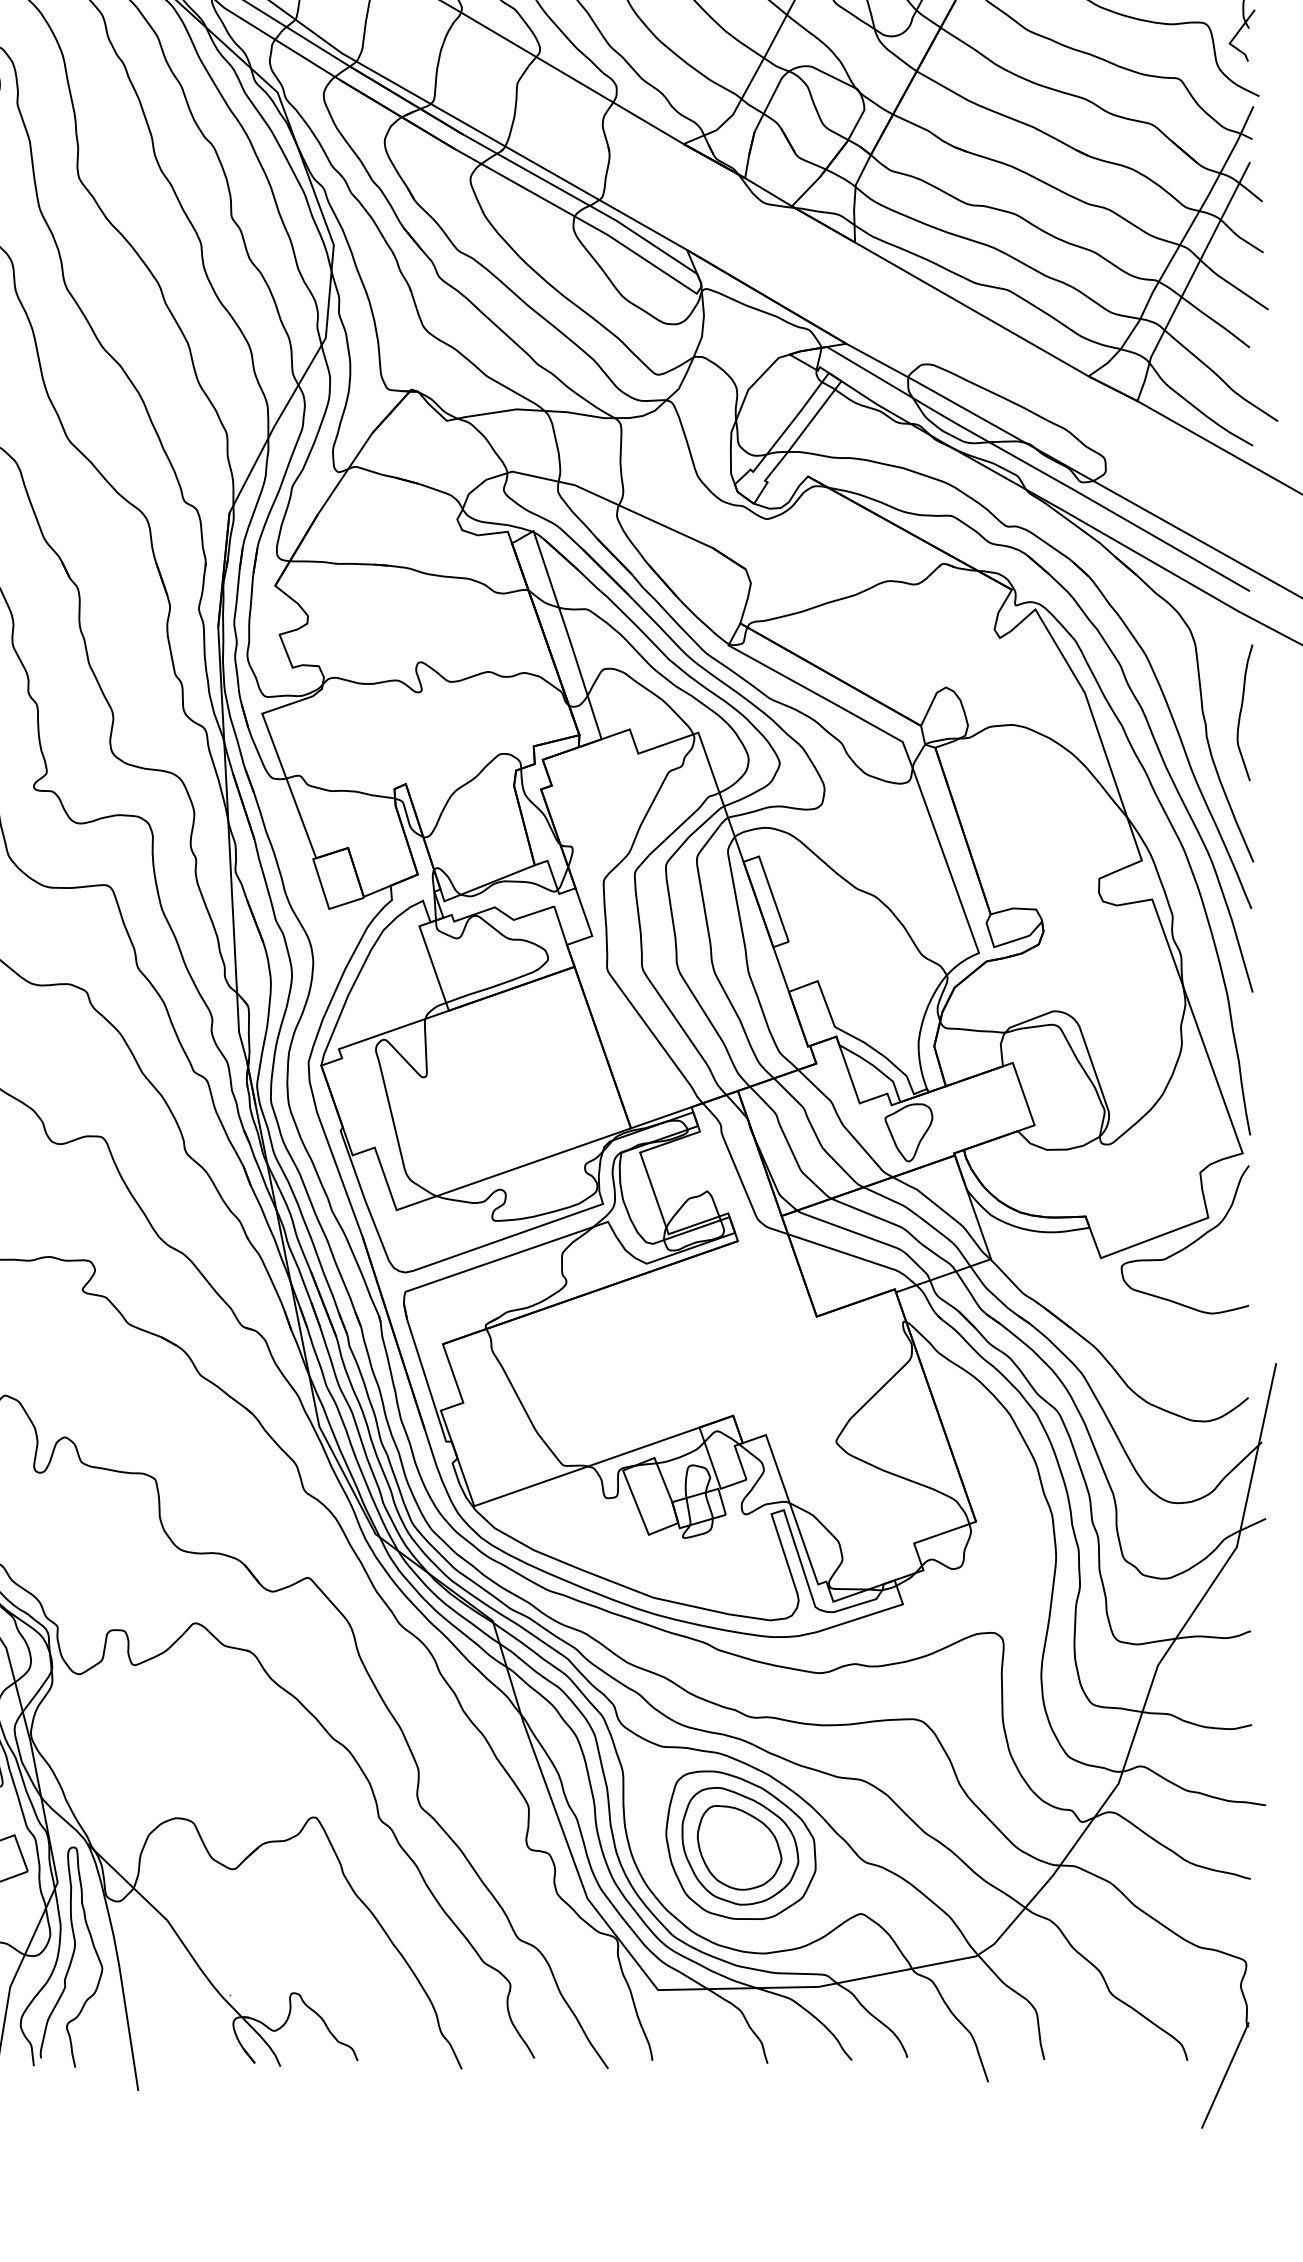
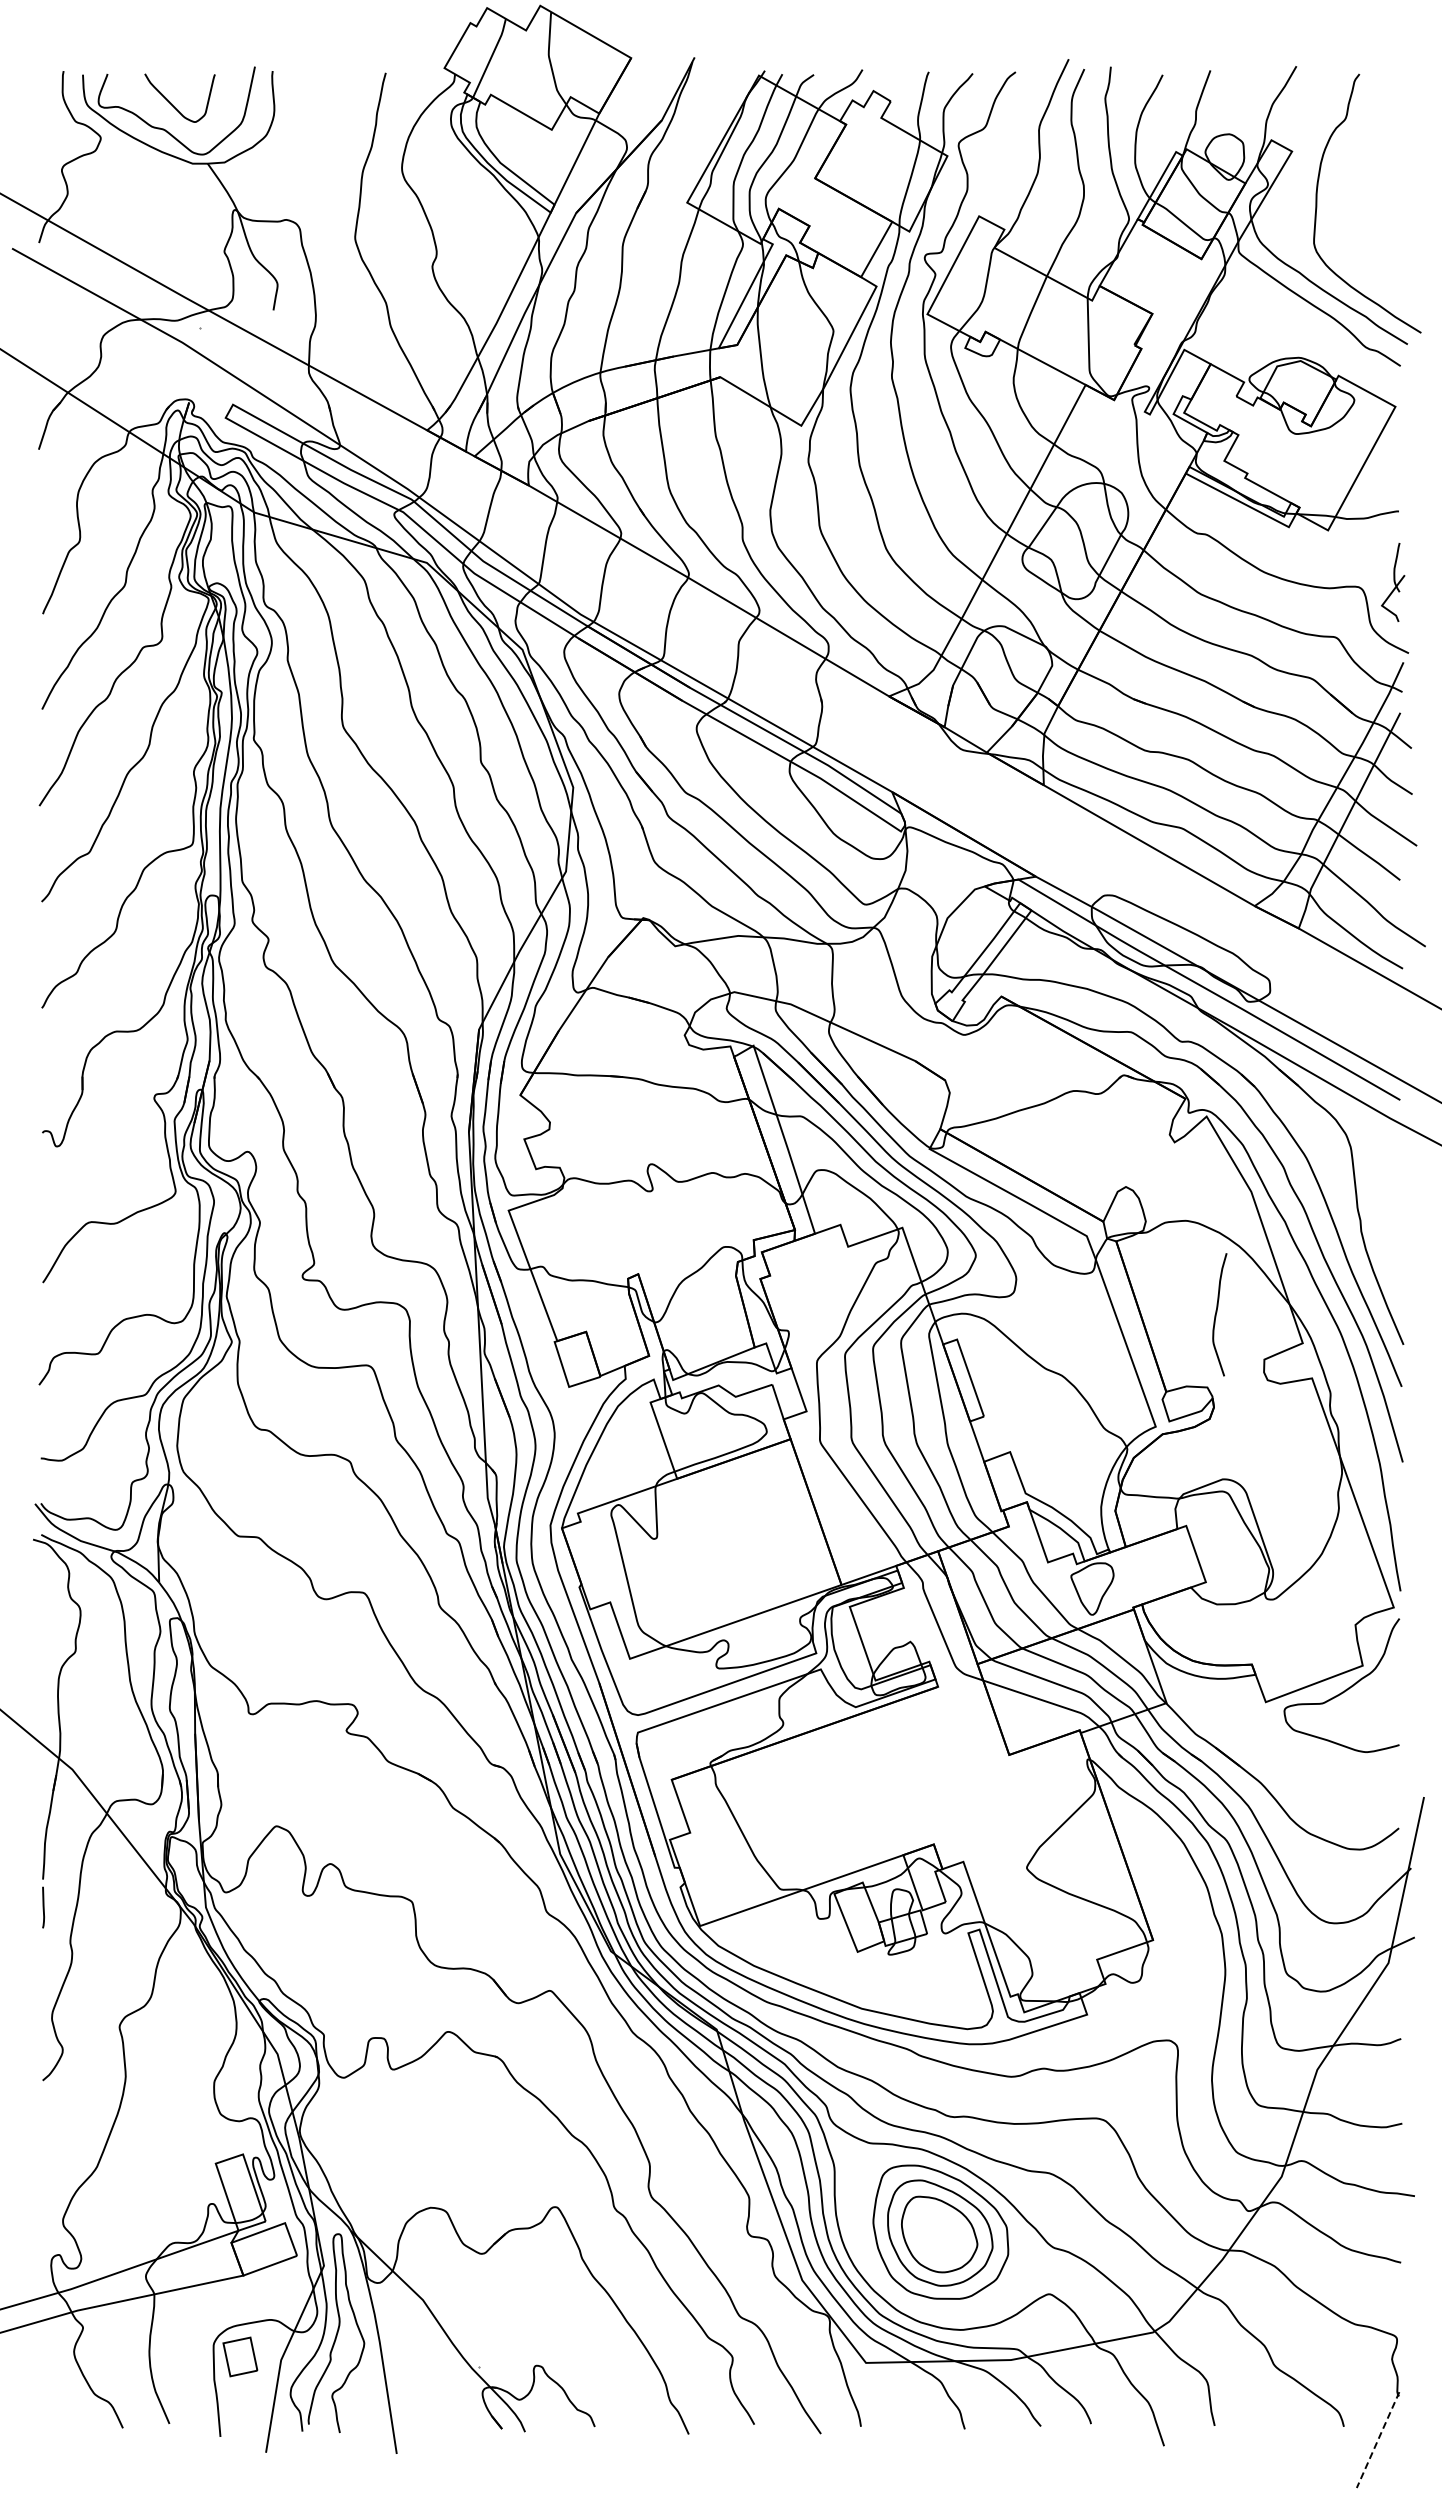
curve: (1242, 710) -> (1217, 1312), moved
line: (1224, 2076) -> (1377, 2440), solid -> dashed

